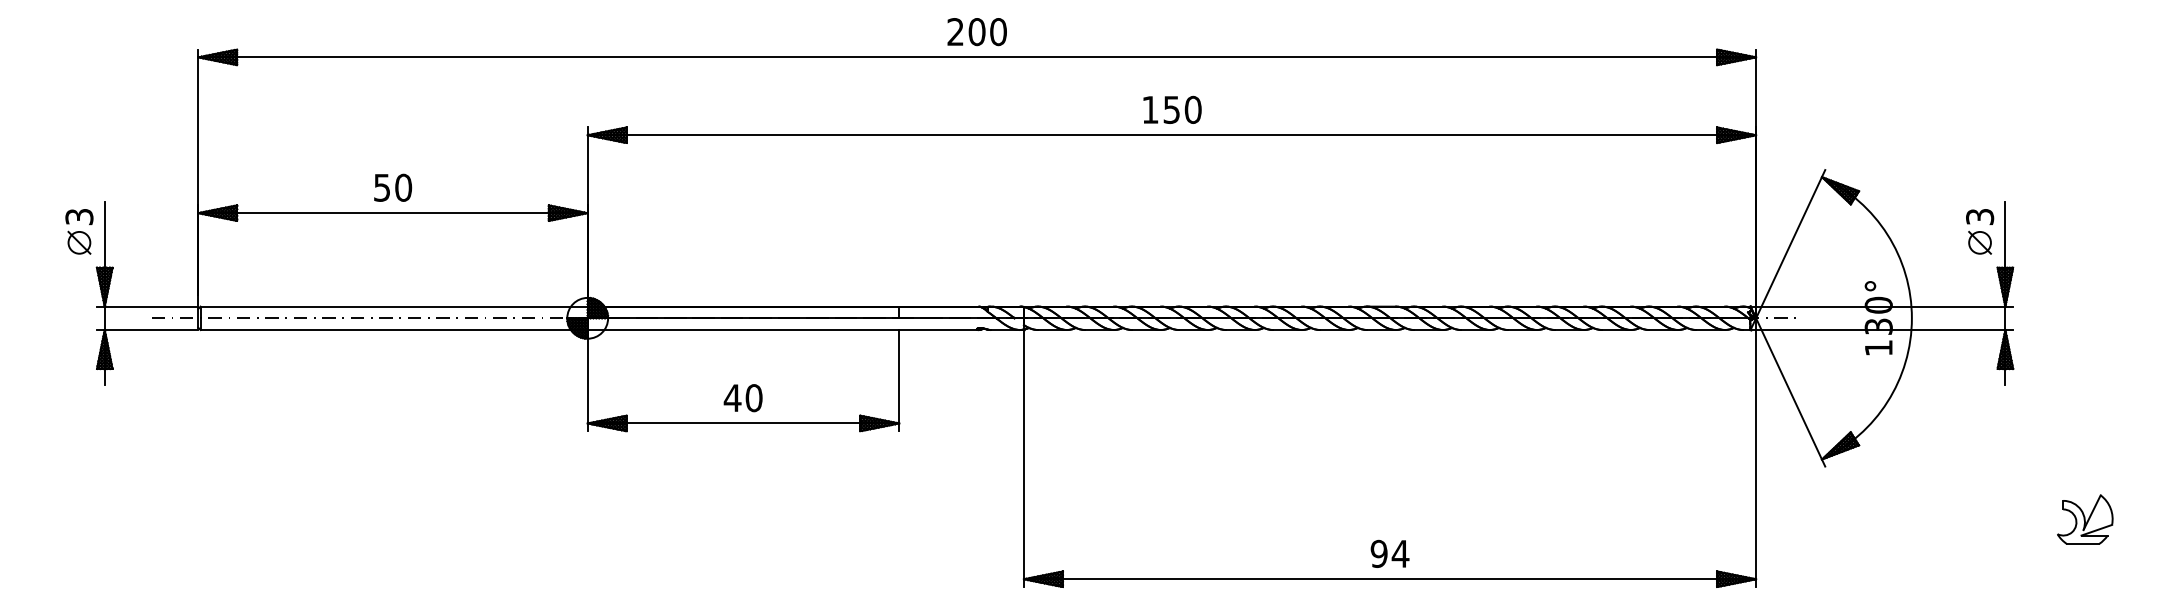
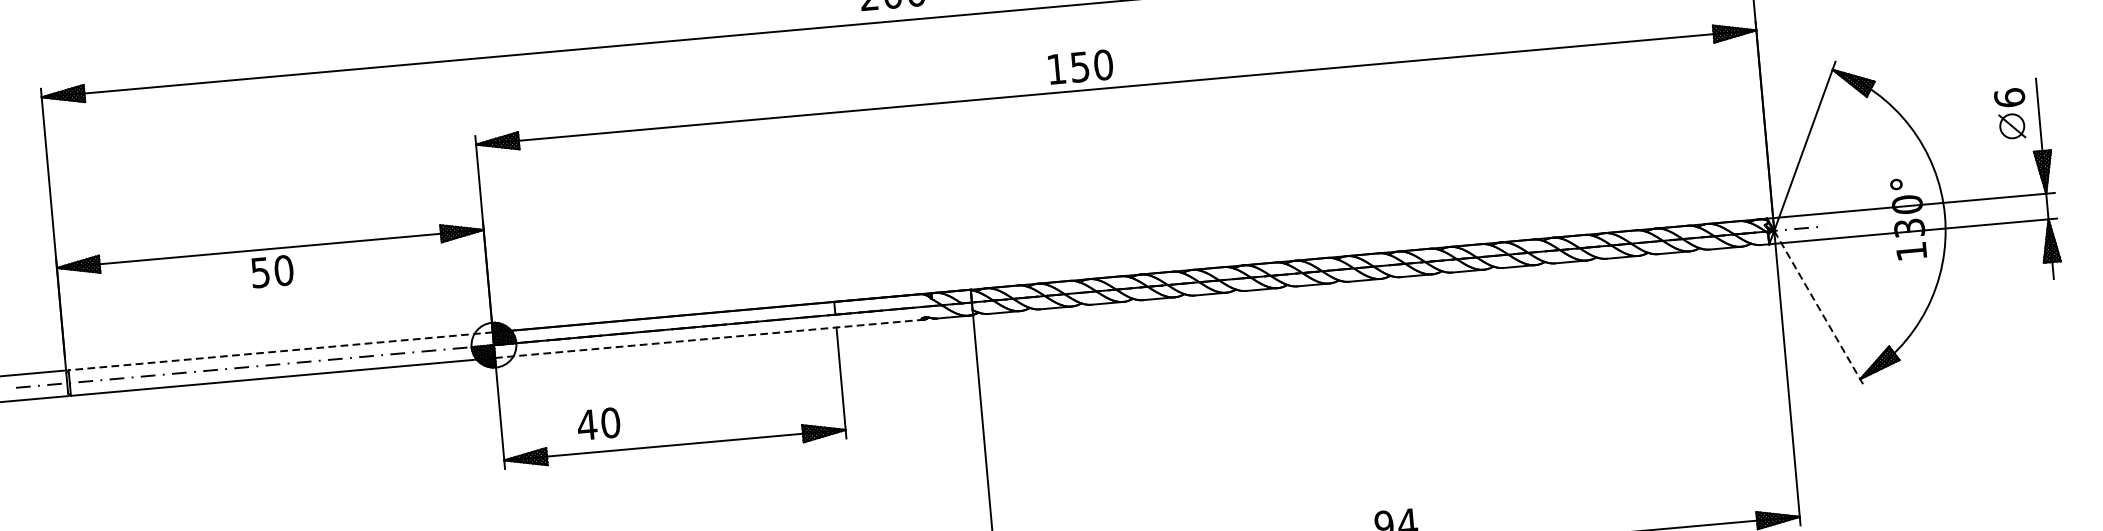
text: (1172, 109) -> (1080, 66), moved
text: (393, 187) -> (272, 271), moved
text: (1980, 216) -> (2010, 97), 3 -> 6
line: (394, 306) -> (281, 351), solid -> dashed
line: (783, 330) -> (709, 339), solid -> dashed
line: (1790, 392) -> (1819, 308), solid -> dashed
text: (742, 398) -> (598, 424), moved

